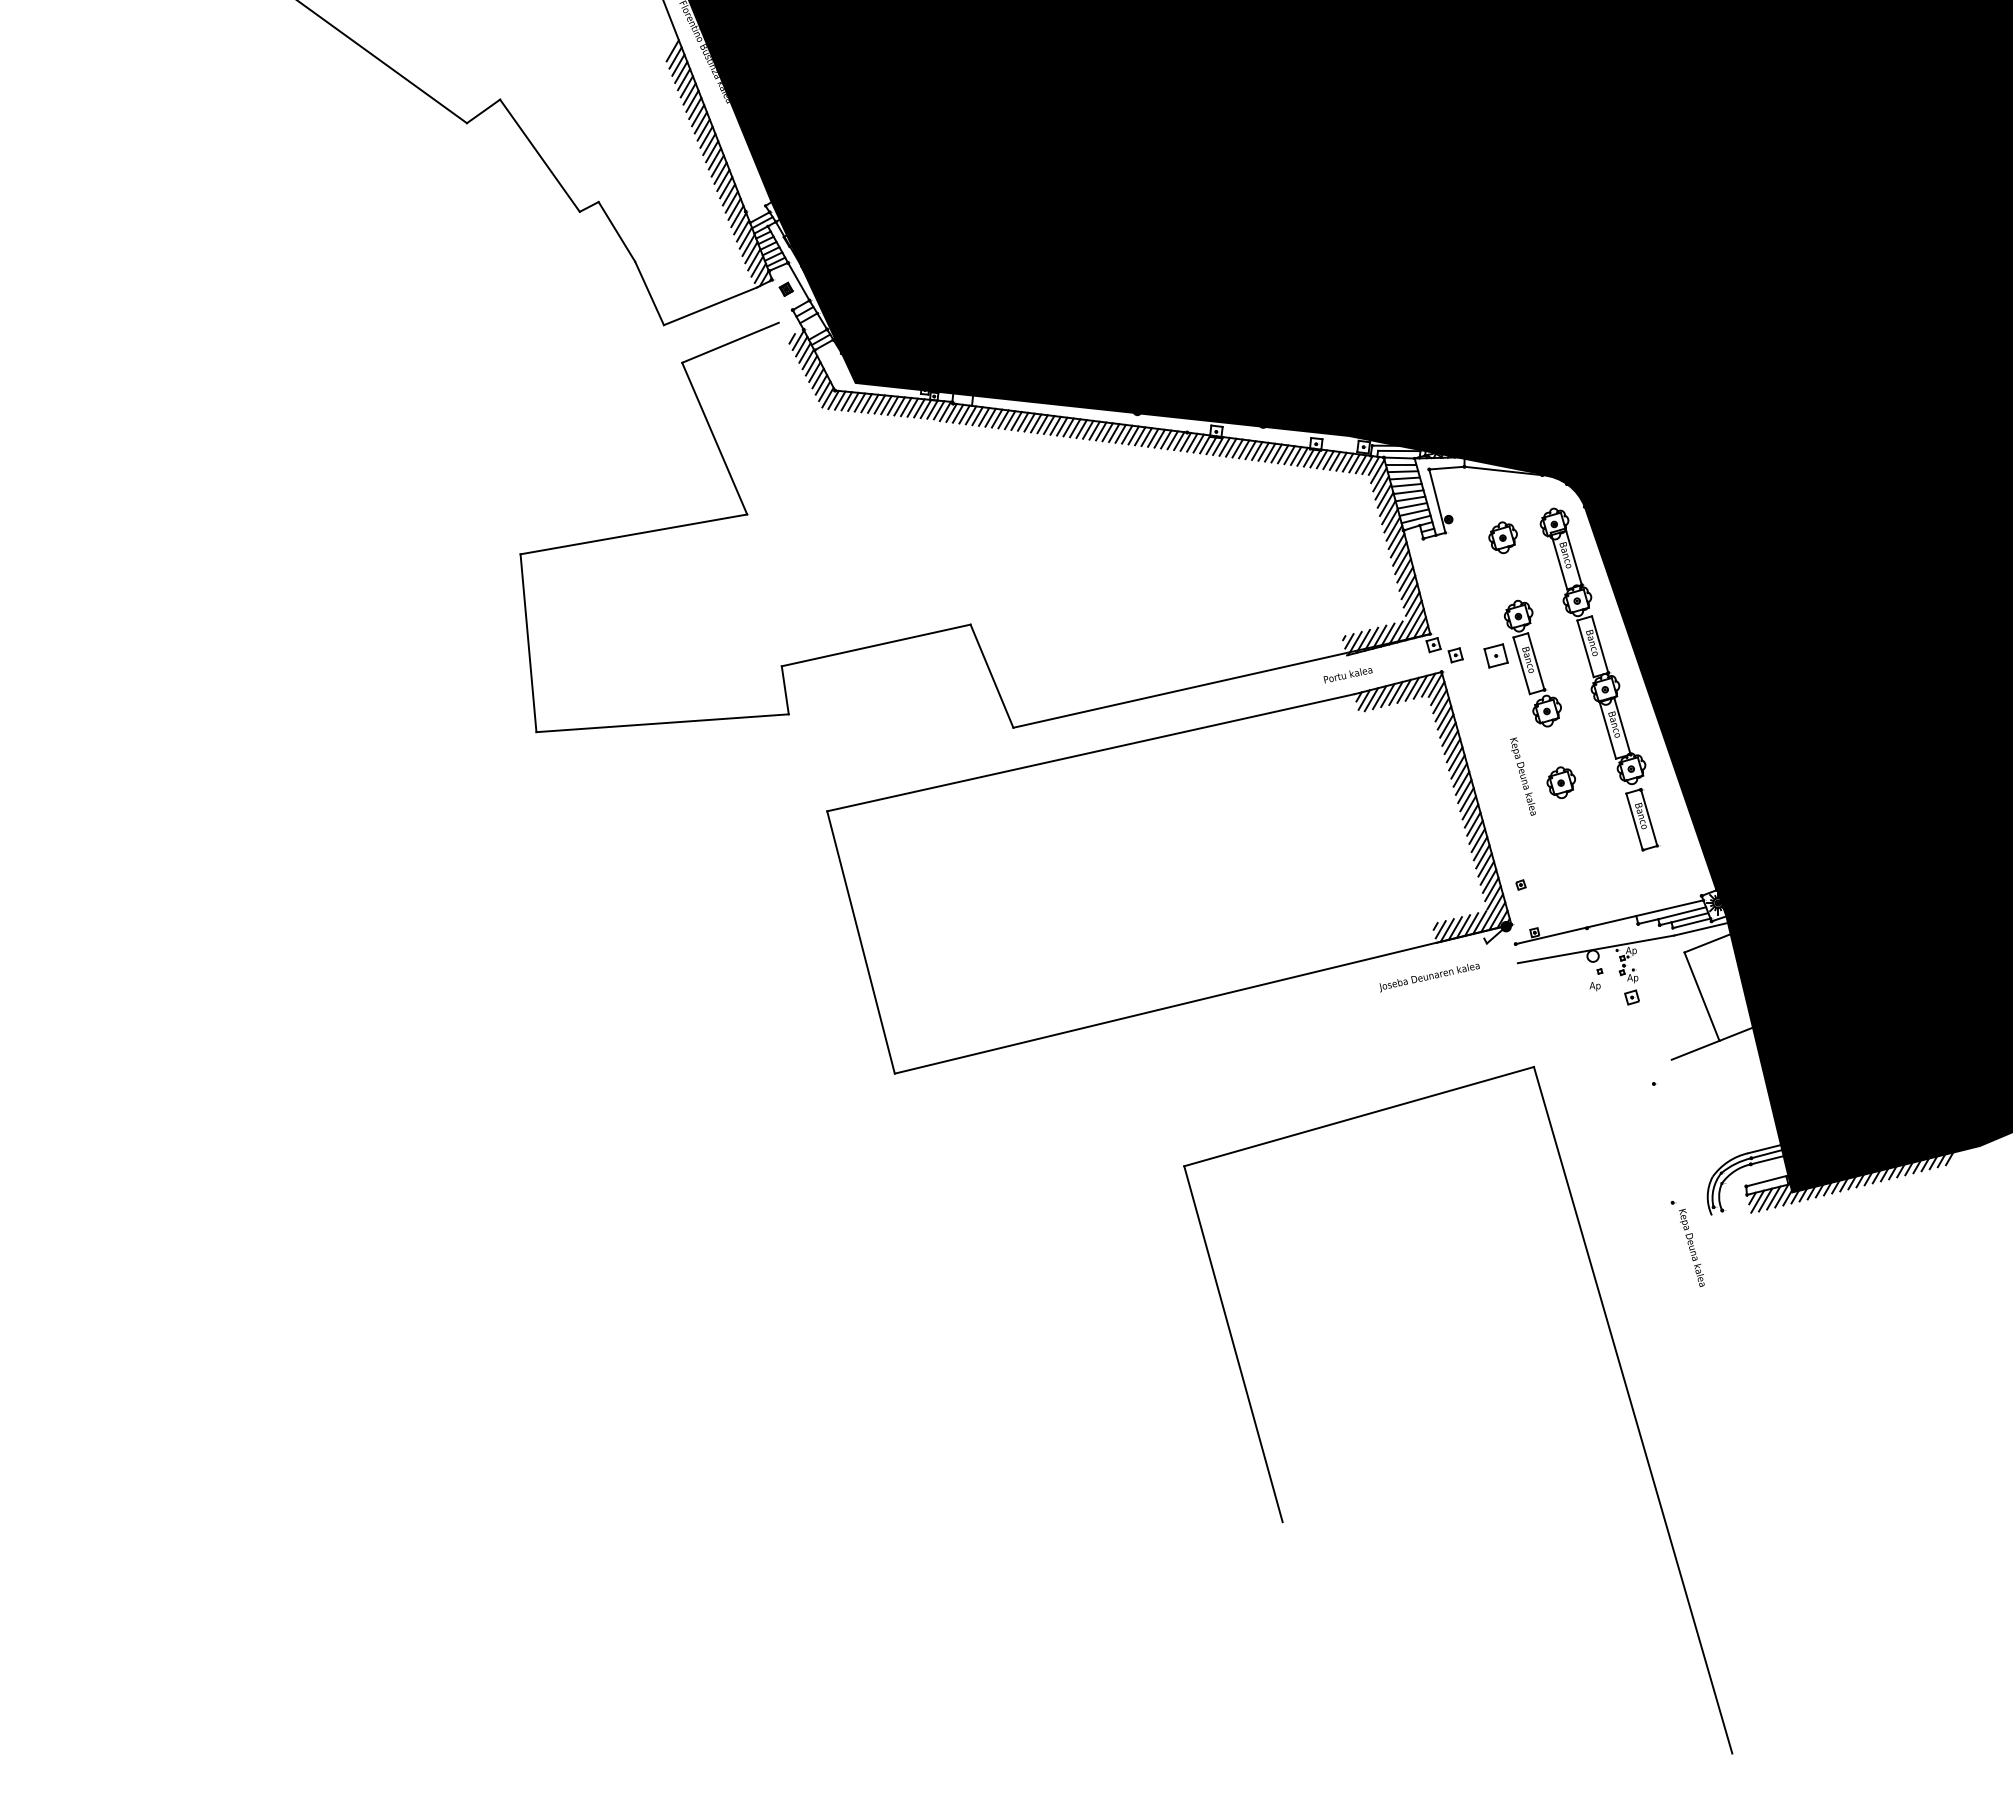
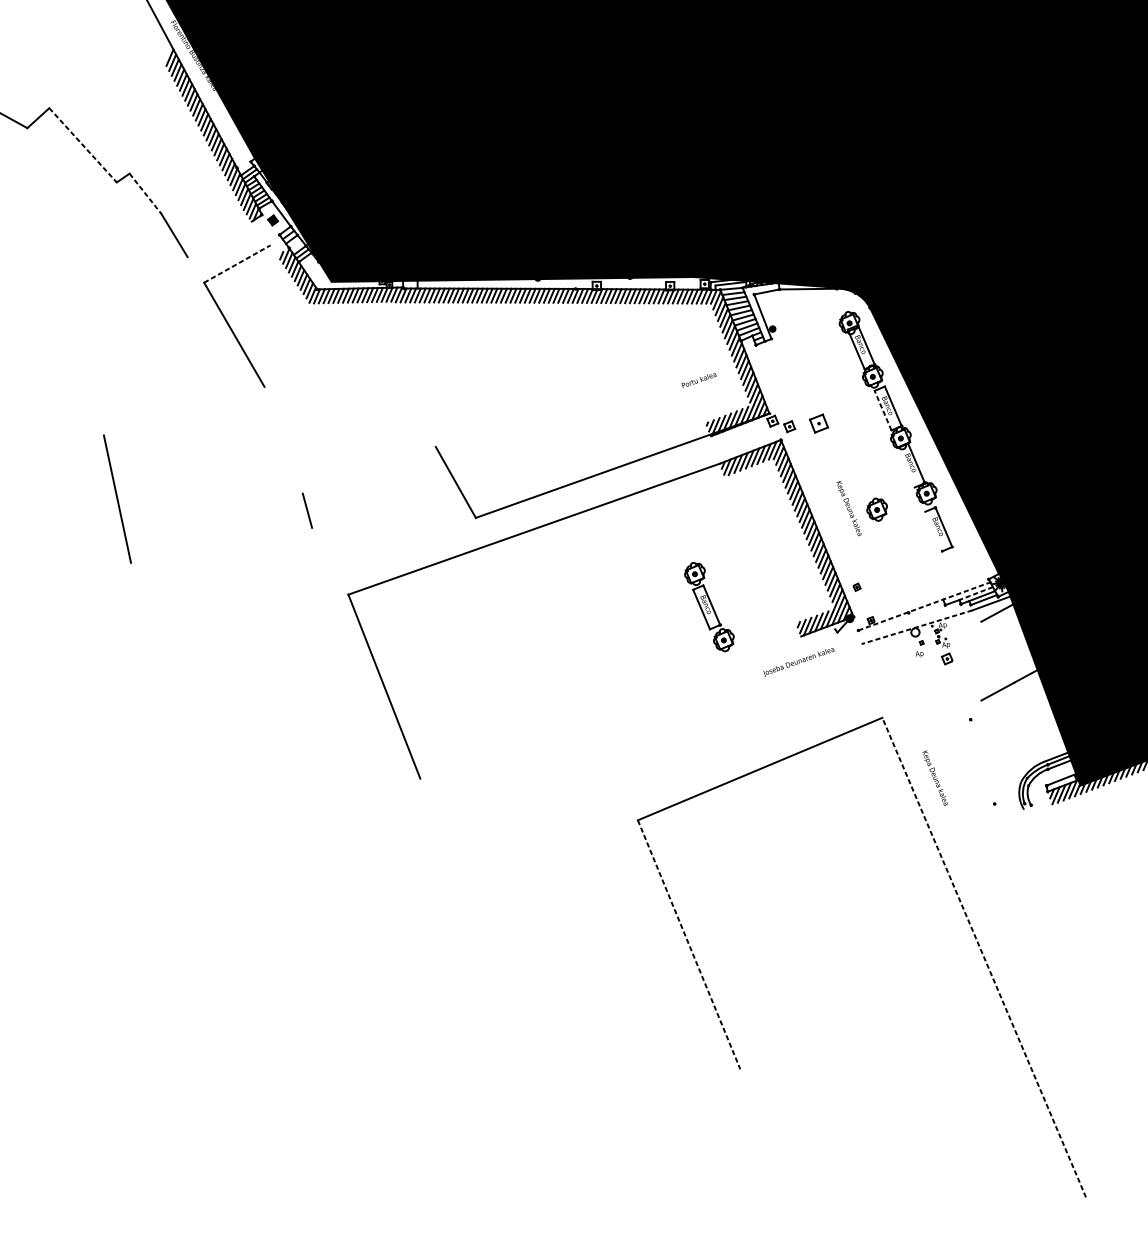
line: (539, 155) -> (82, 145), solid -> dashed
line: (616, 231) -> (145, 193), solid -> dashed
line: (710, 306) -> (219, 239), removed
line: (730, 342) -> (237, 263), solid -> dashed
line: (633, 534) -> (183, 411), removed
part: (1502, 537) -> (813, 337), removed
line: (875, 645) -> (368, 470), removed
line: (1585, 648) -> (882, 410), solid -> dashed
part: (1532, 663) -> (709, 606), moved
text: (1347, 675) -> (698, 380), moved
line: (662, 723) -> (221, 545), removed
line: (1607, 730) -> (906, 467), removed
line: (1634, 821) -> (933, 531), removed
line: (1682, 913) -> (976, 593), solid -> dashed
line: (1610, 922) -> (925, 606), solid -> dashed
line: (1595, 949) -> (916, 627), solid -> dashed
line: (1701, 996) -> (997, 652), removed
line: (1202, 998) -> (636, 697), removed
text: (1691, 1247) -> (934, 777), moved
line: (1233, 1344) -> (689, 945), solid -> dashed
line: (1633, 1409) -> (984, 957), solid -> dashed

